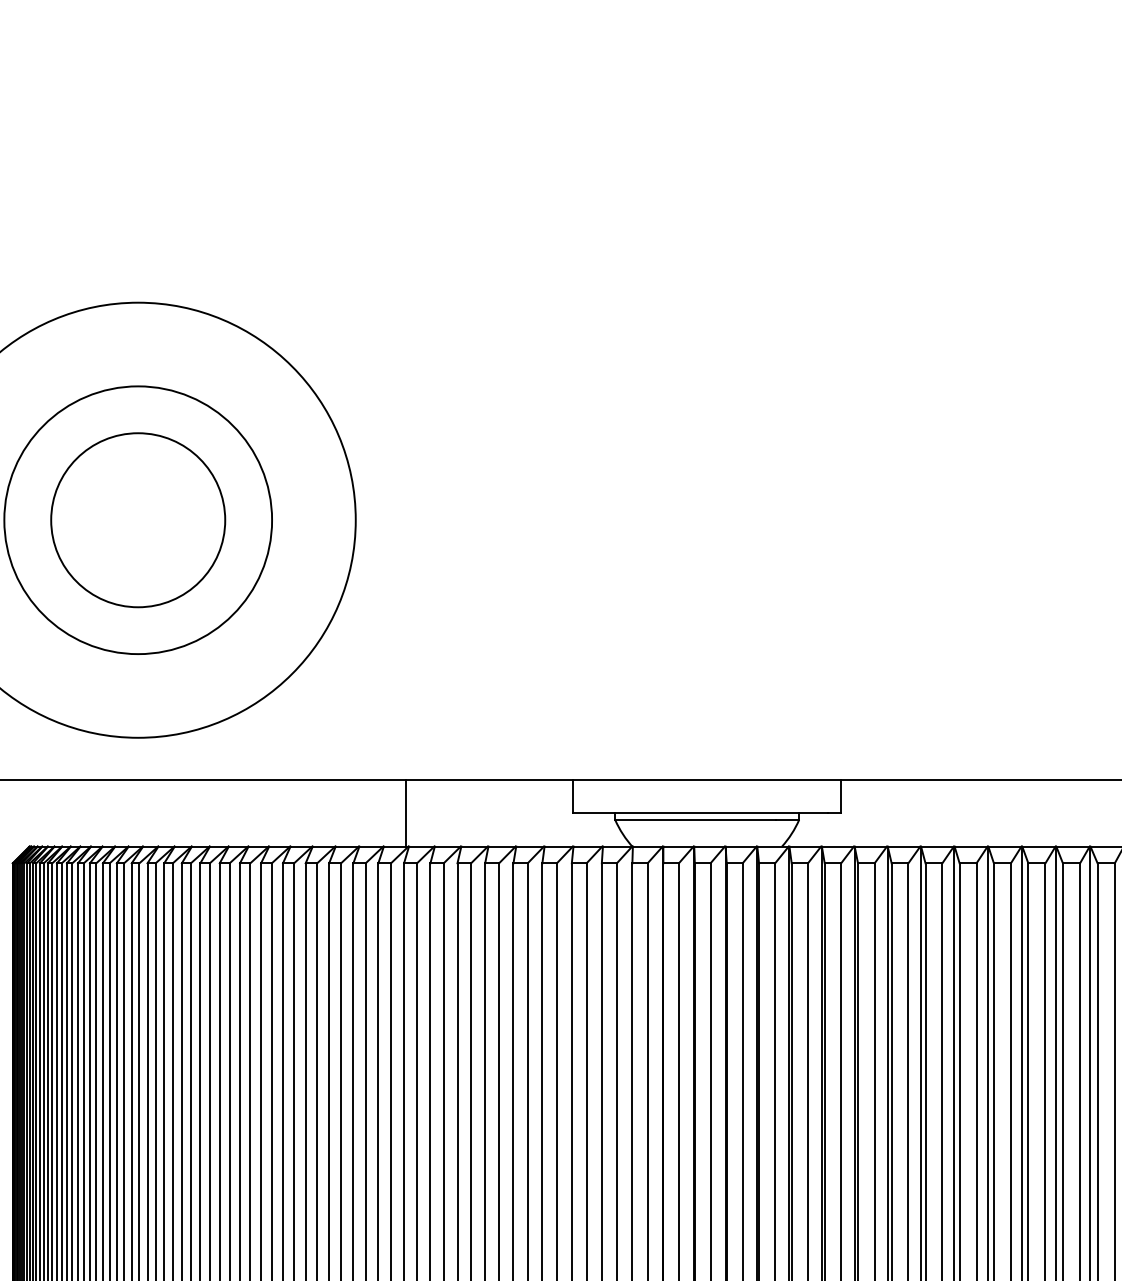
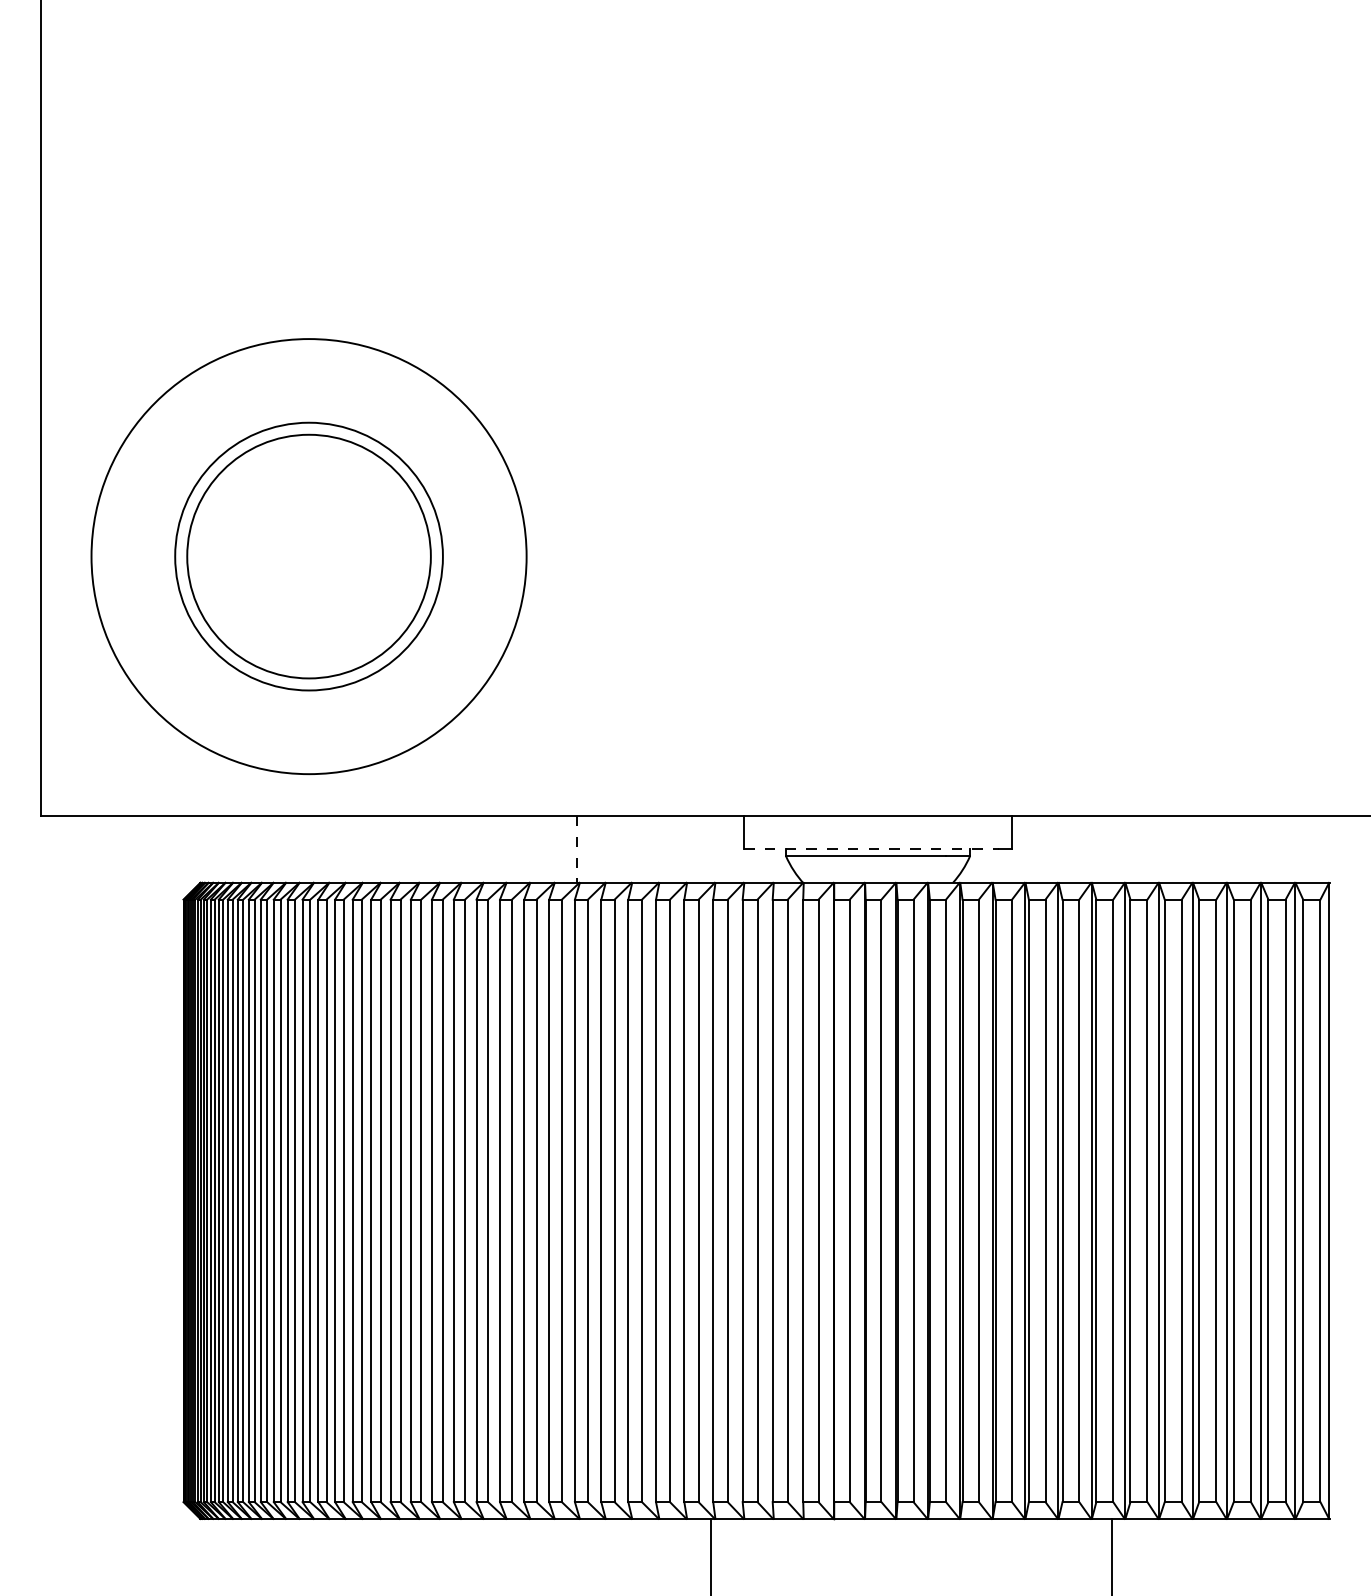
circle: (138, 520) -> (309, 556), size x1.4
line: (405, 813) -> (576, 849), solid -> dashed
line: (701, 813) -> (872, 849), solid -> dashed

